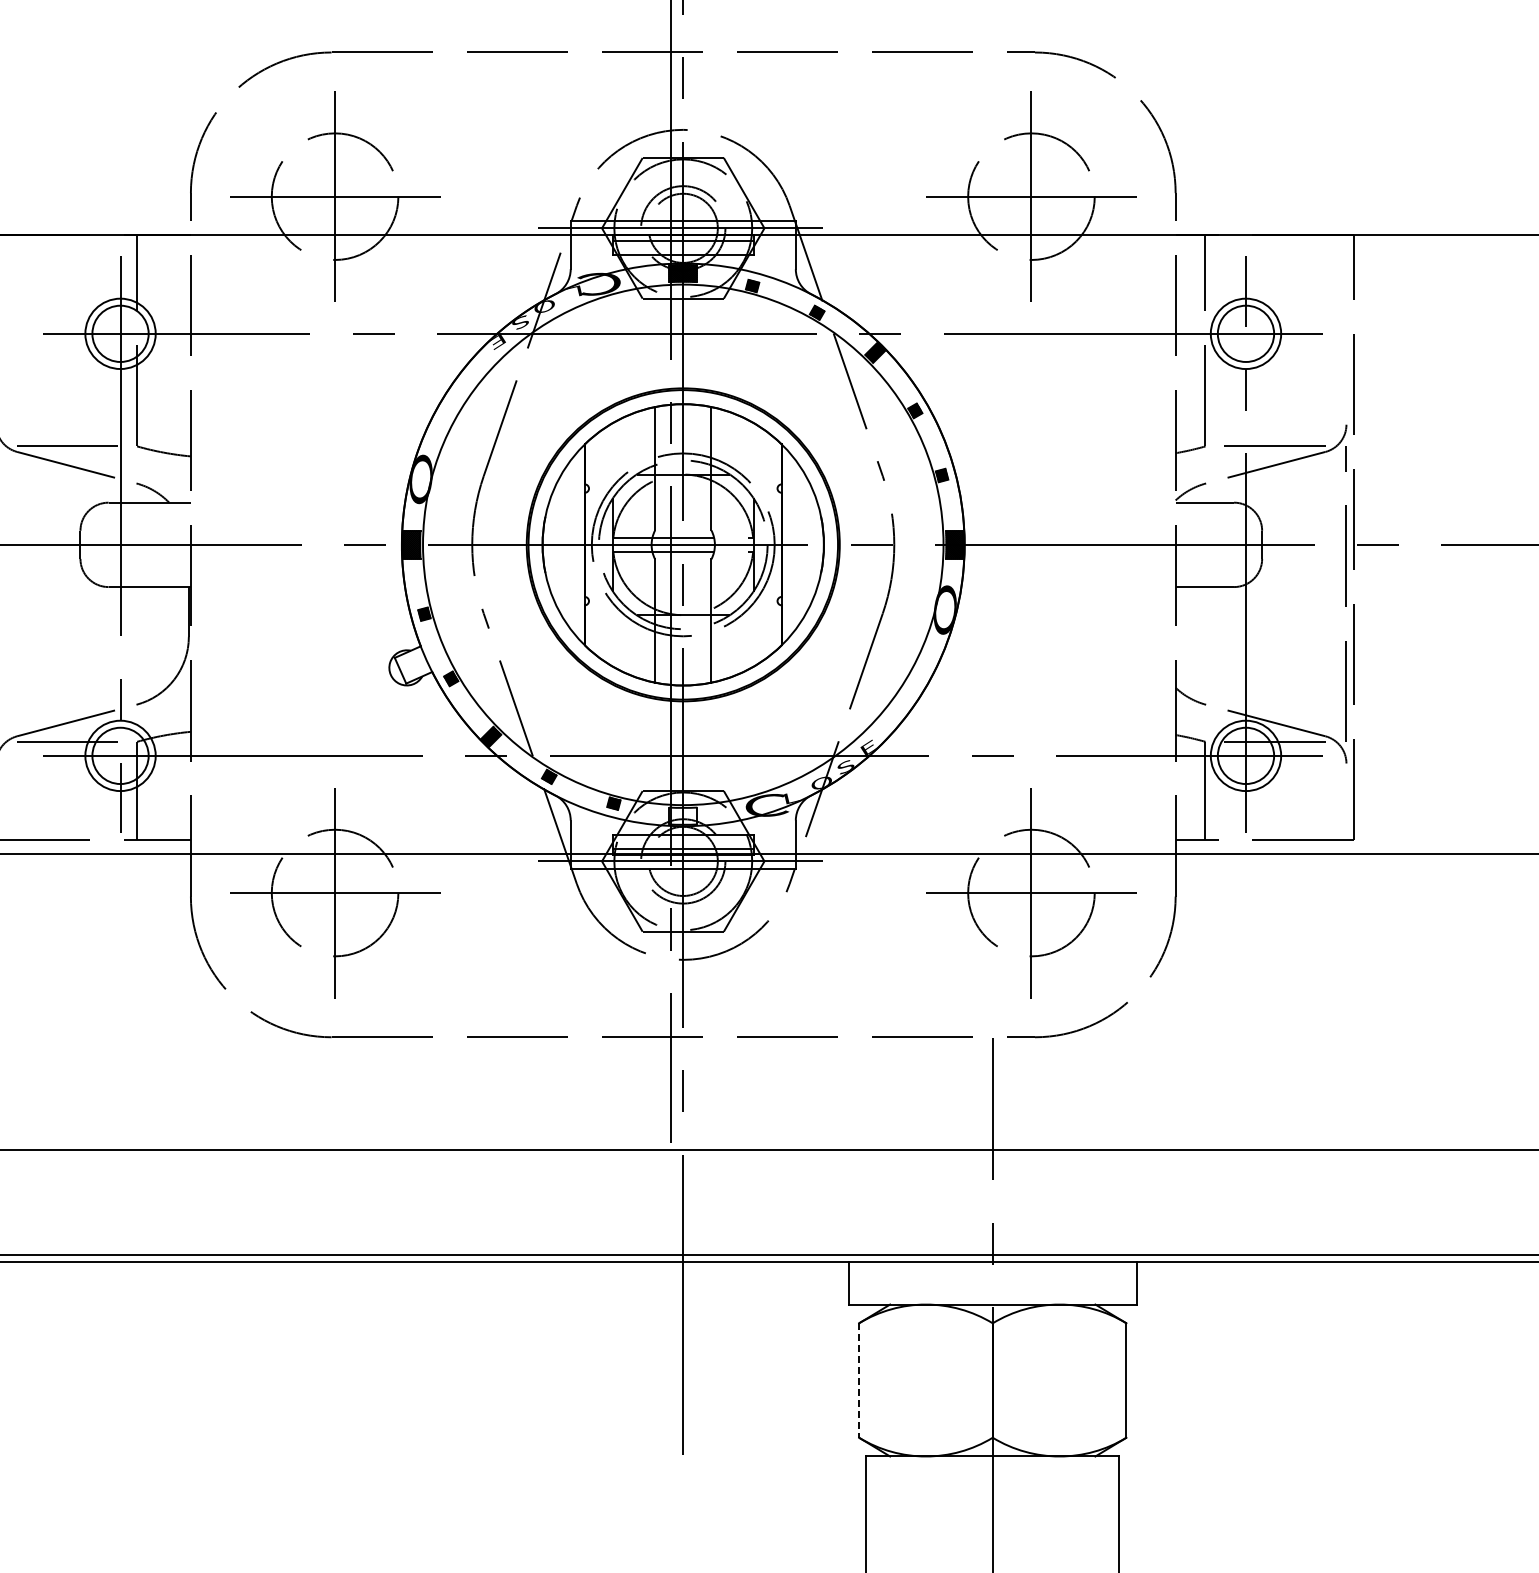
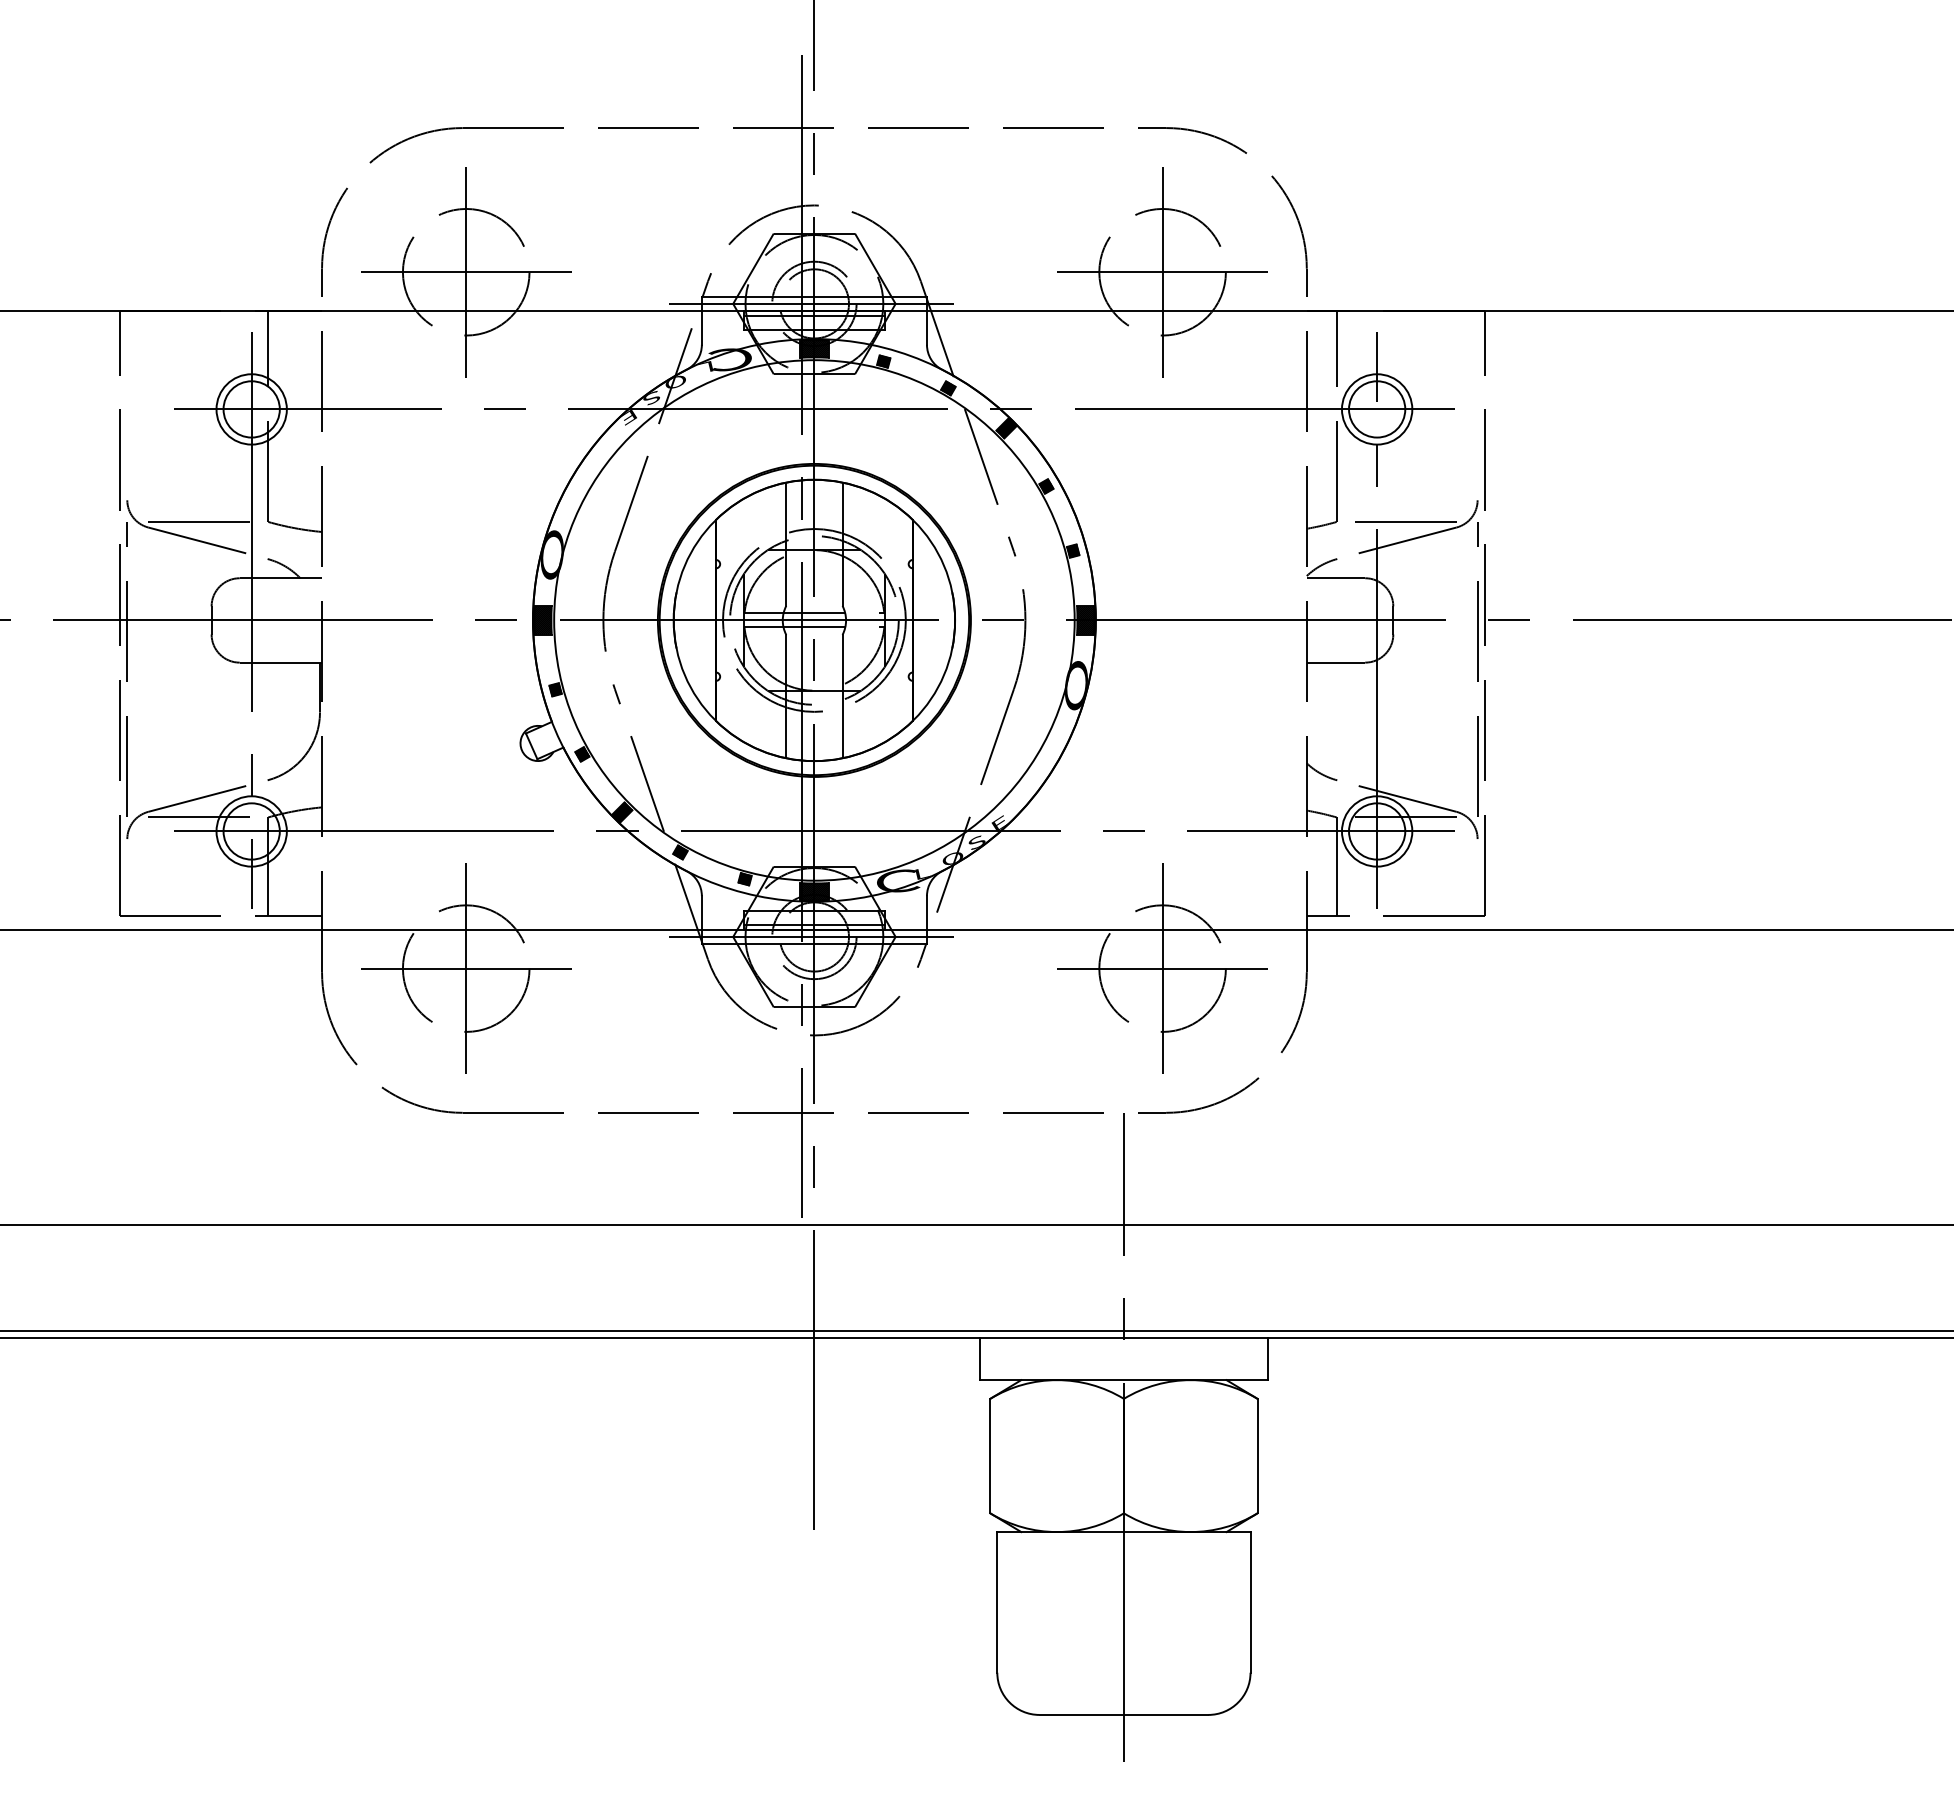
hatch: (683, 815) -> (814, 891), added
line: (859, 1380) -> (990, 1456), dashed -> solid

